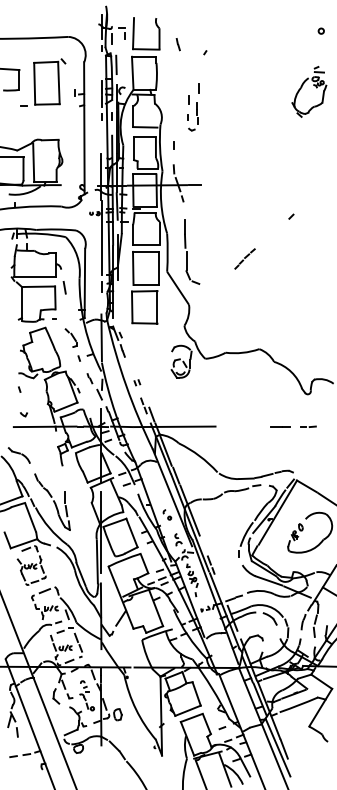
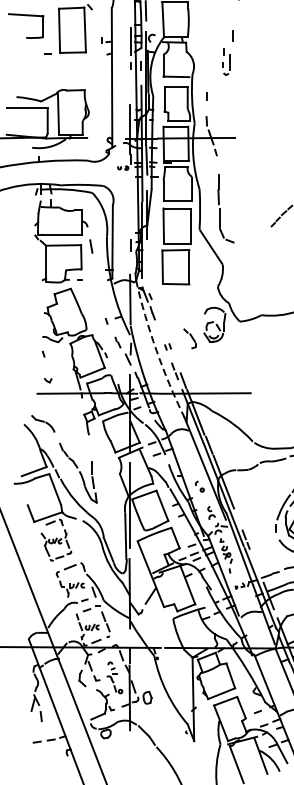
part: (192, 113) -> (226, 62), size x0.7
line: (101, 242) -> (130, 198), removed
part: (70, 337) -> (189, 338), moved
arc: (126, 385) -> (156, 349), solid -> dashed

